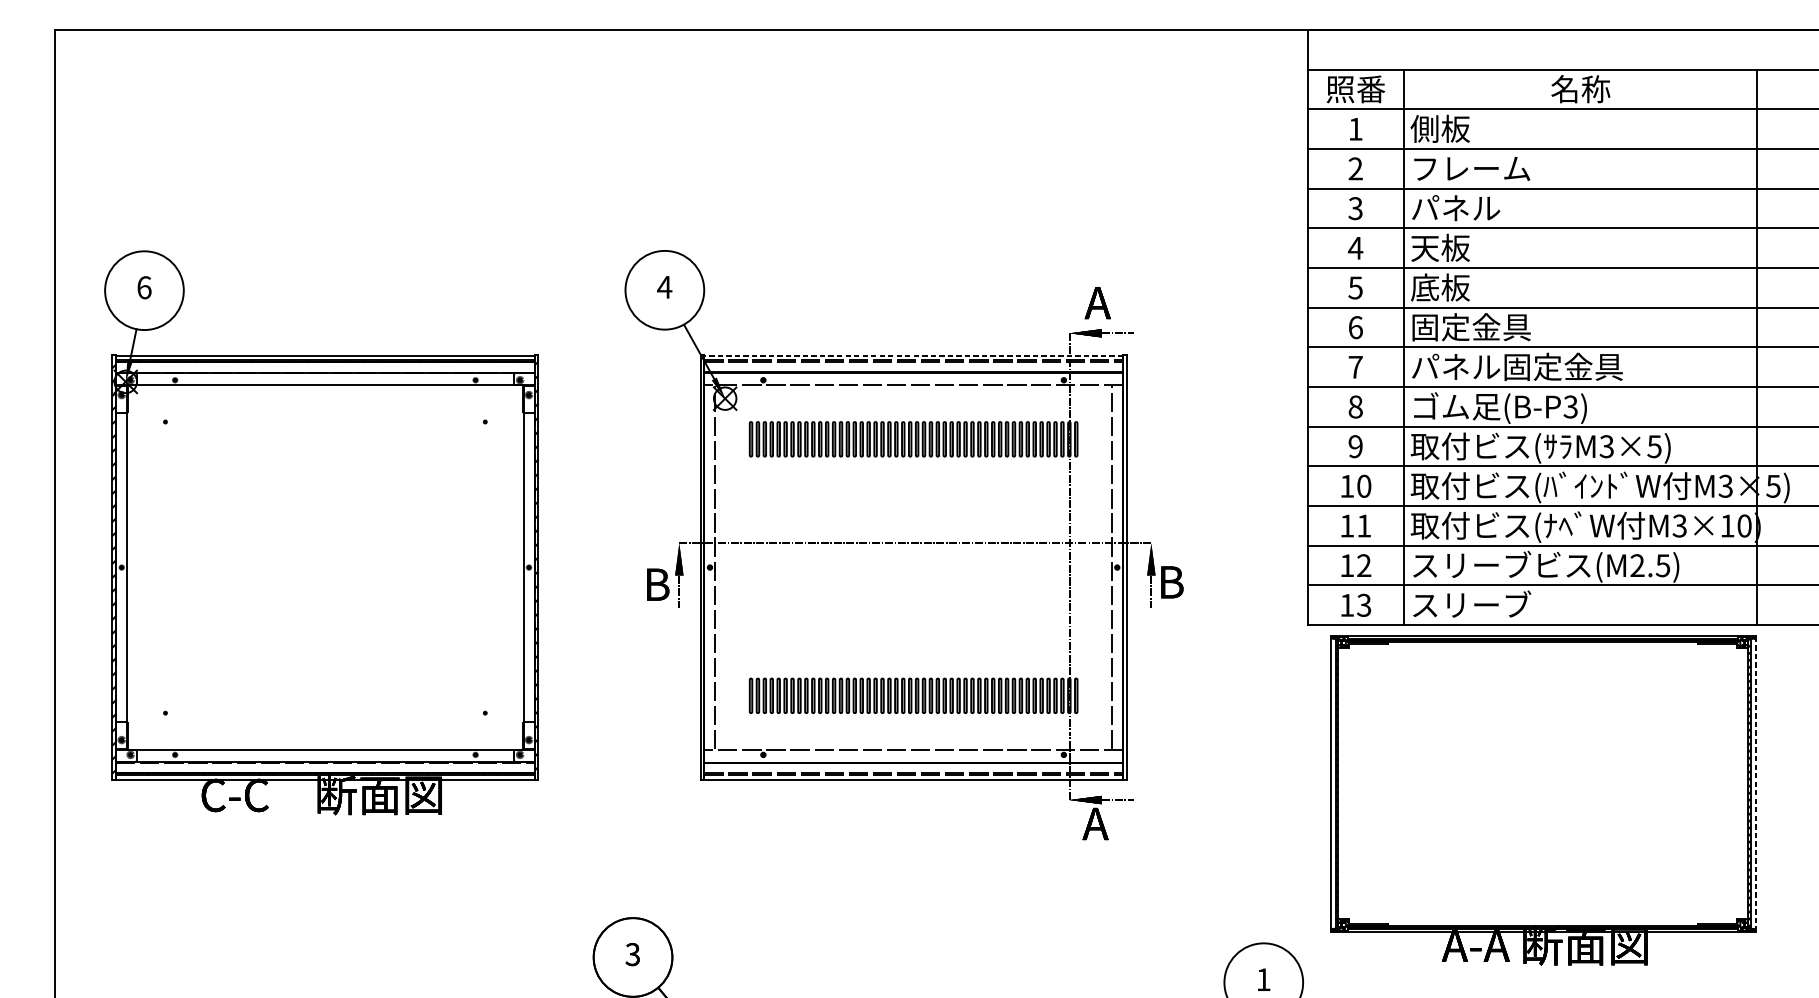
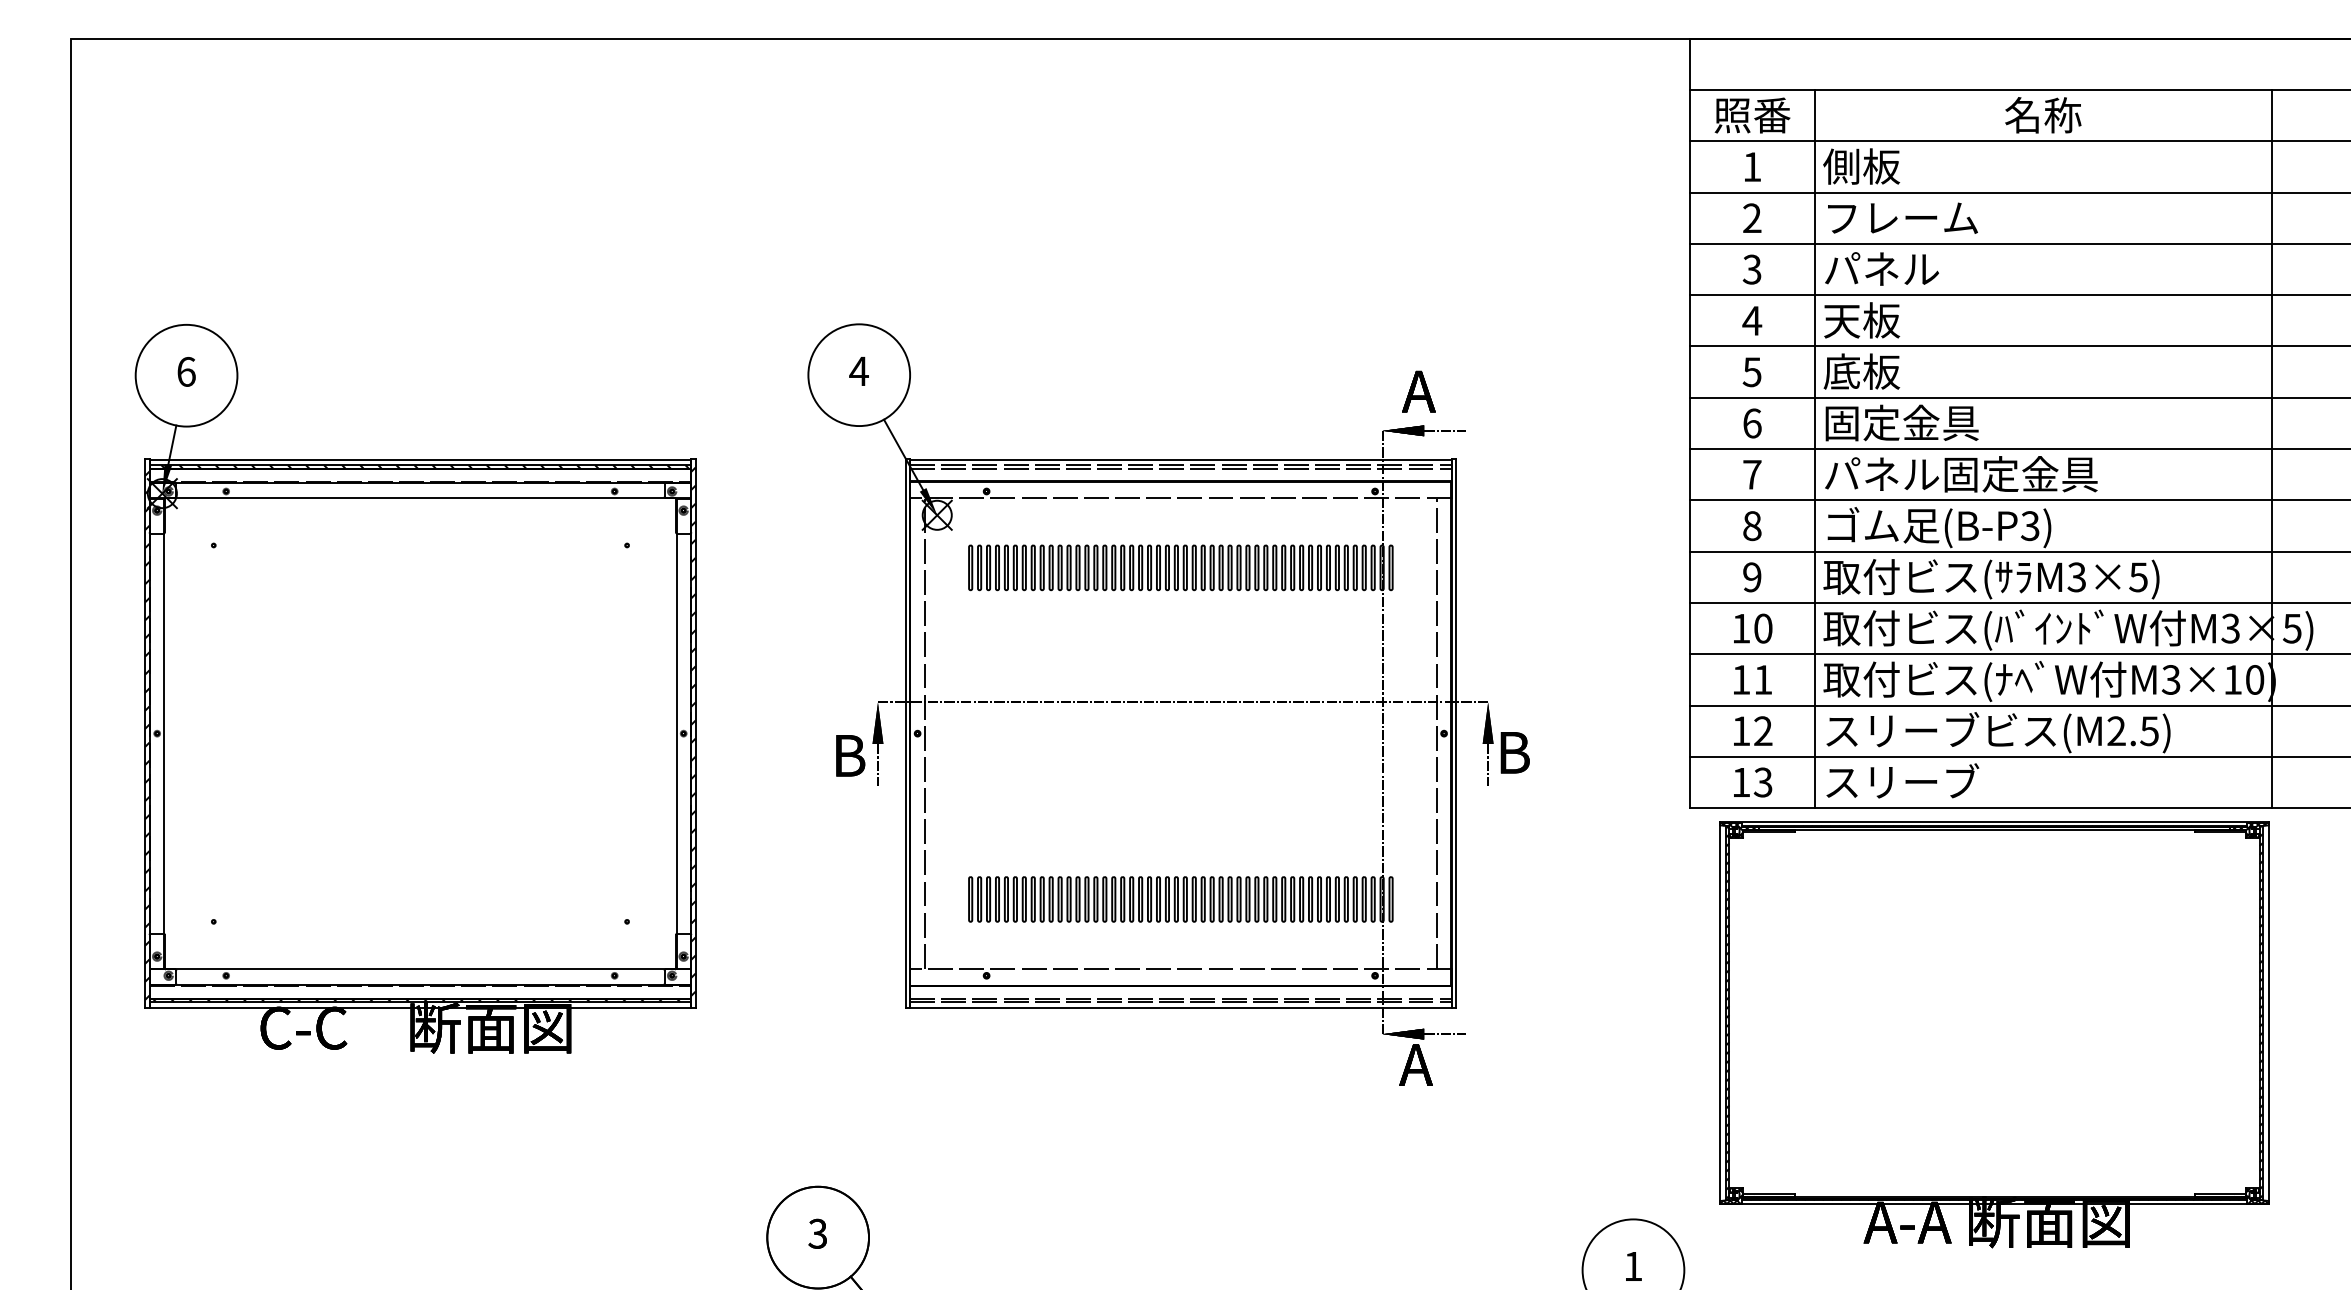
line: (913, 355) -> (1180, 459), dashed -> solid
line: (1755, 783) -> (2269, 1012), dashed -> solid

